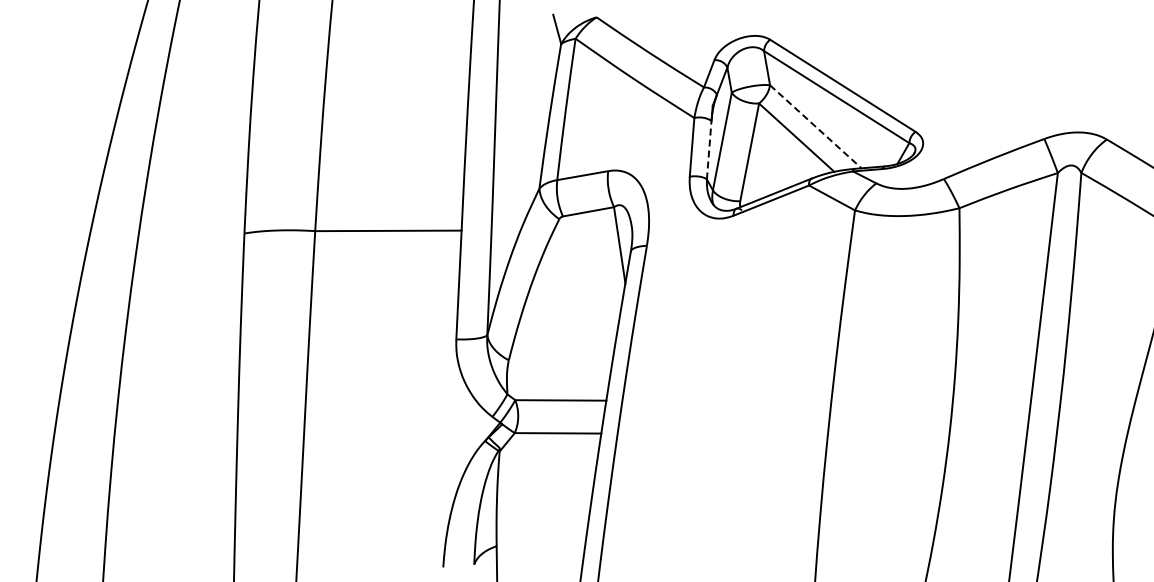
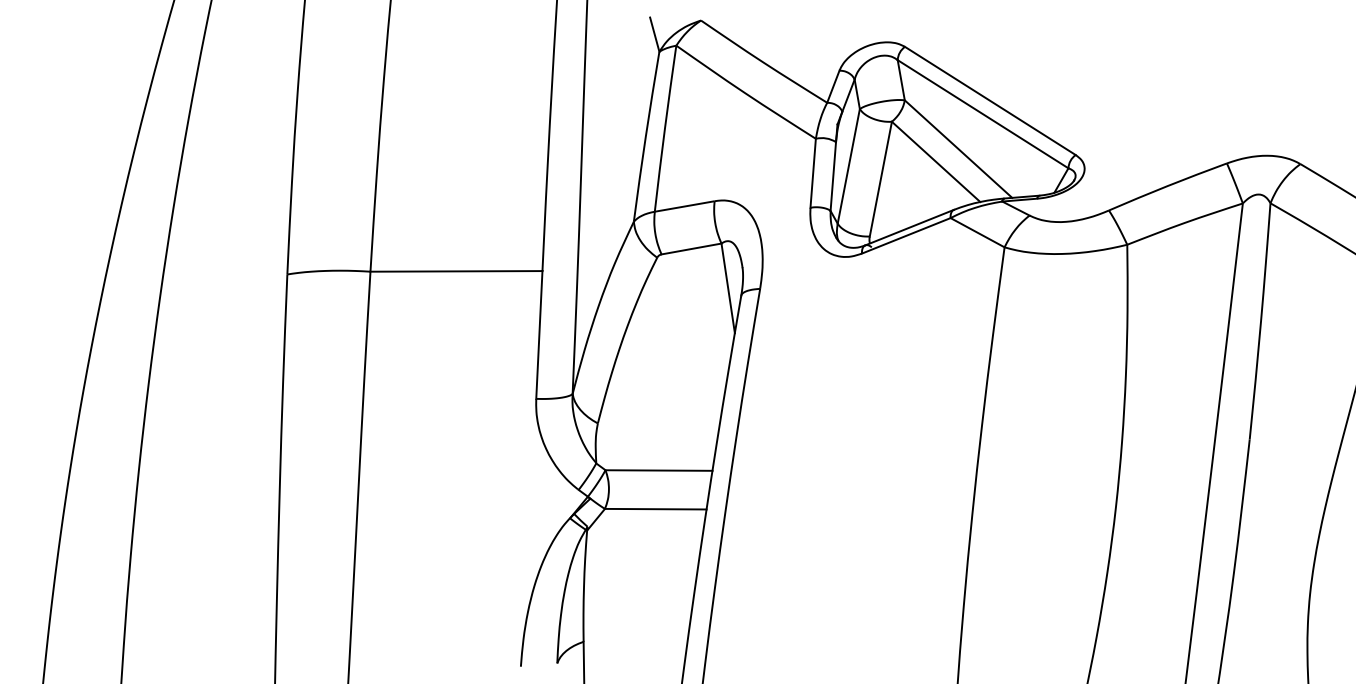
line: (815, 126) -> (958, 148), dashed -> solid
line: (709, 149) -> (833, 175), dashed -> solid

